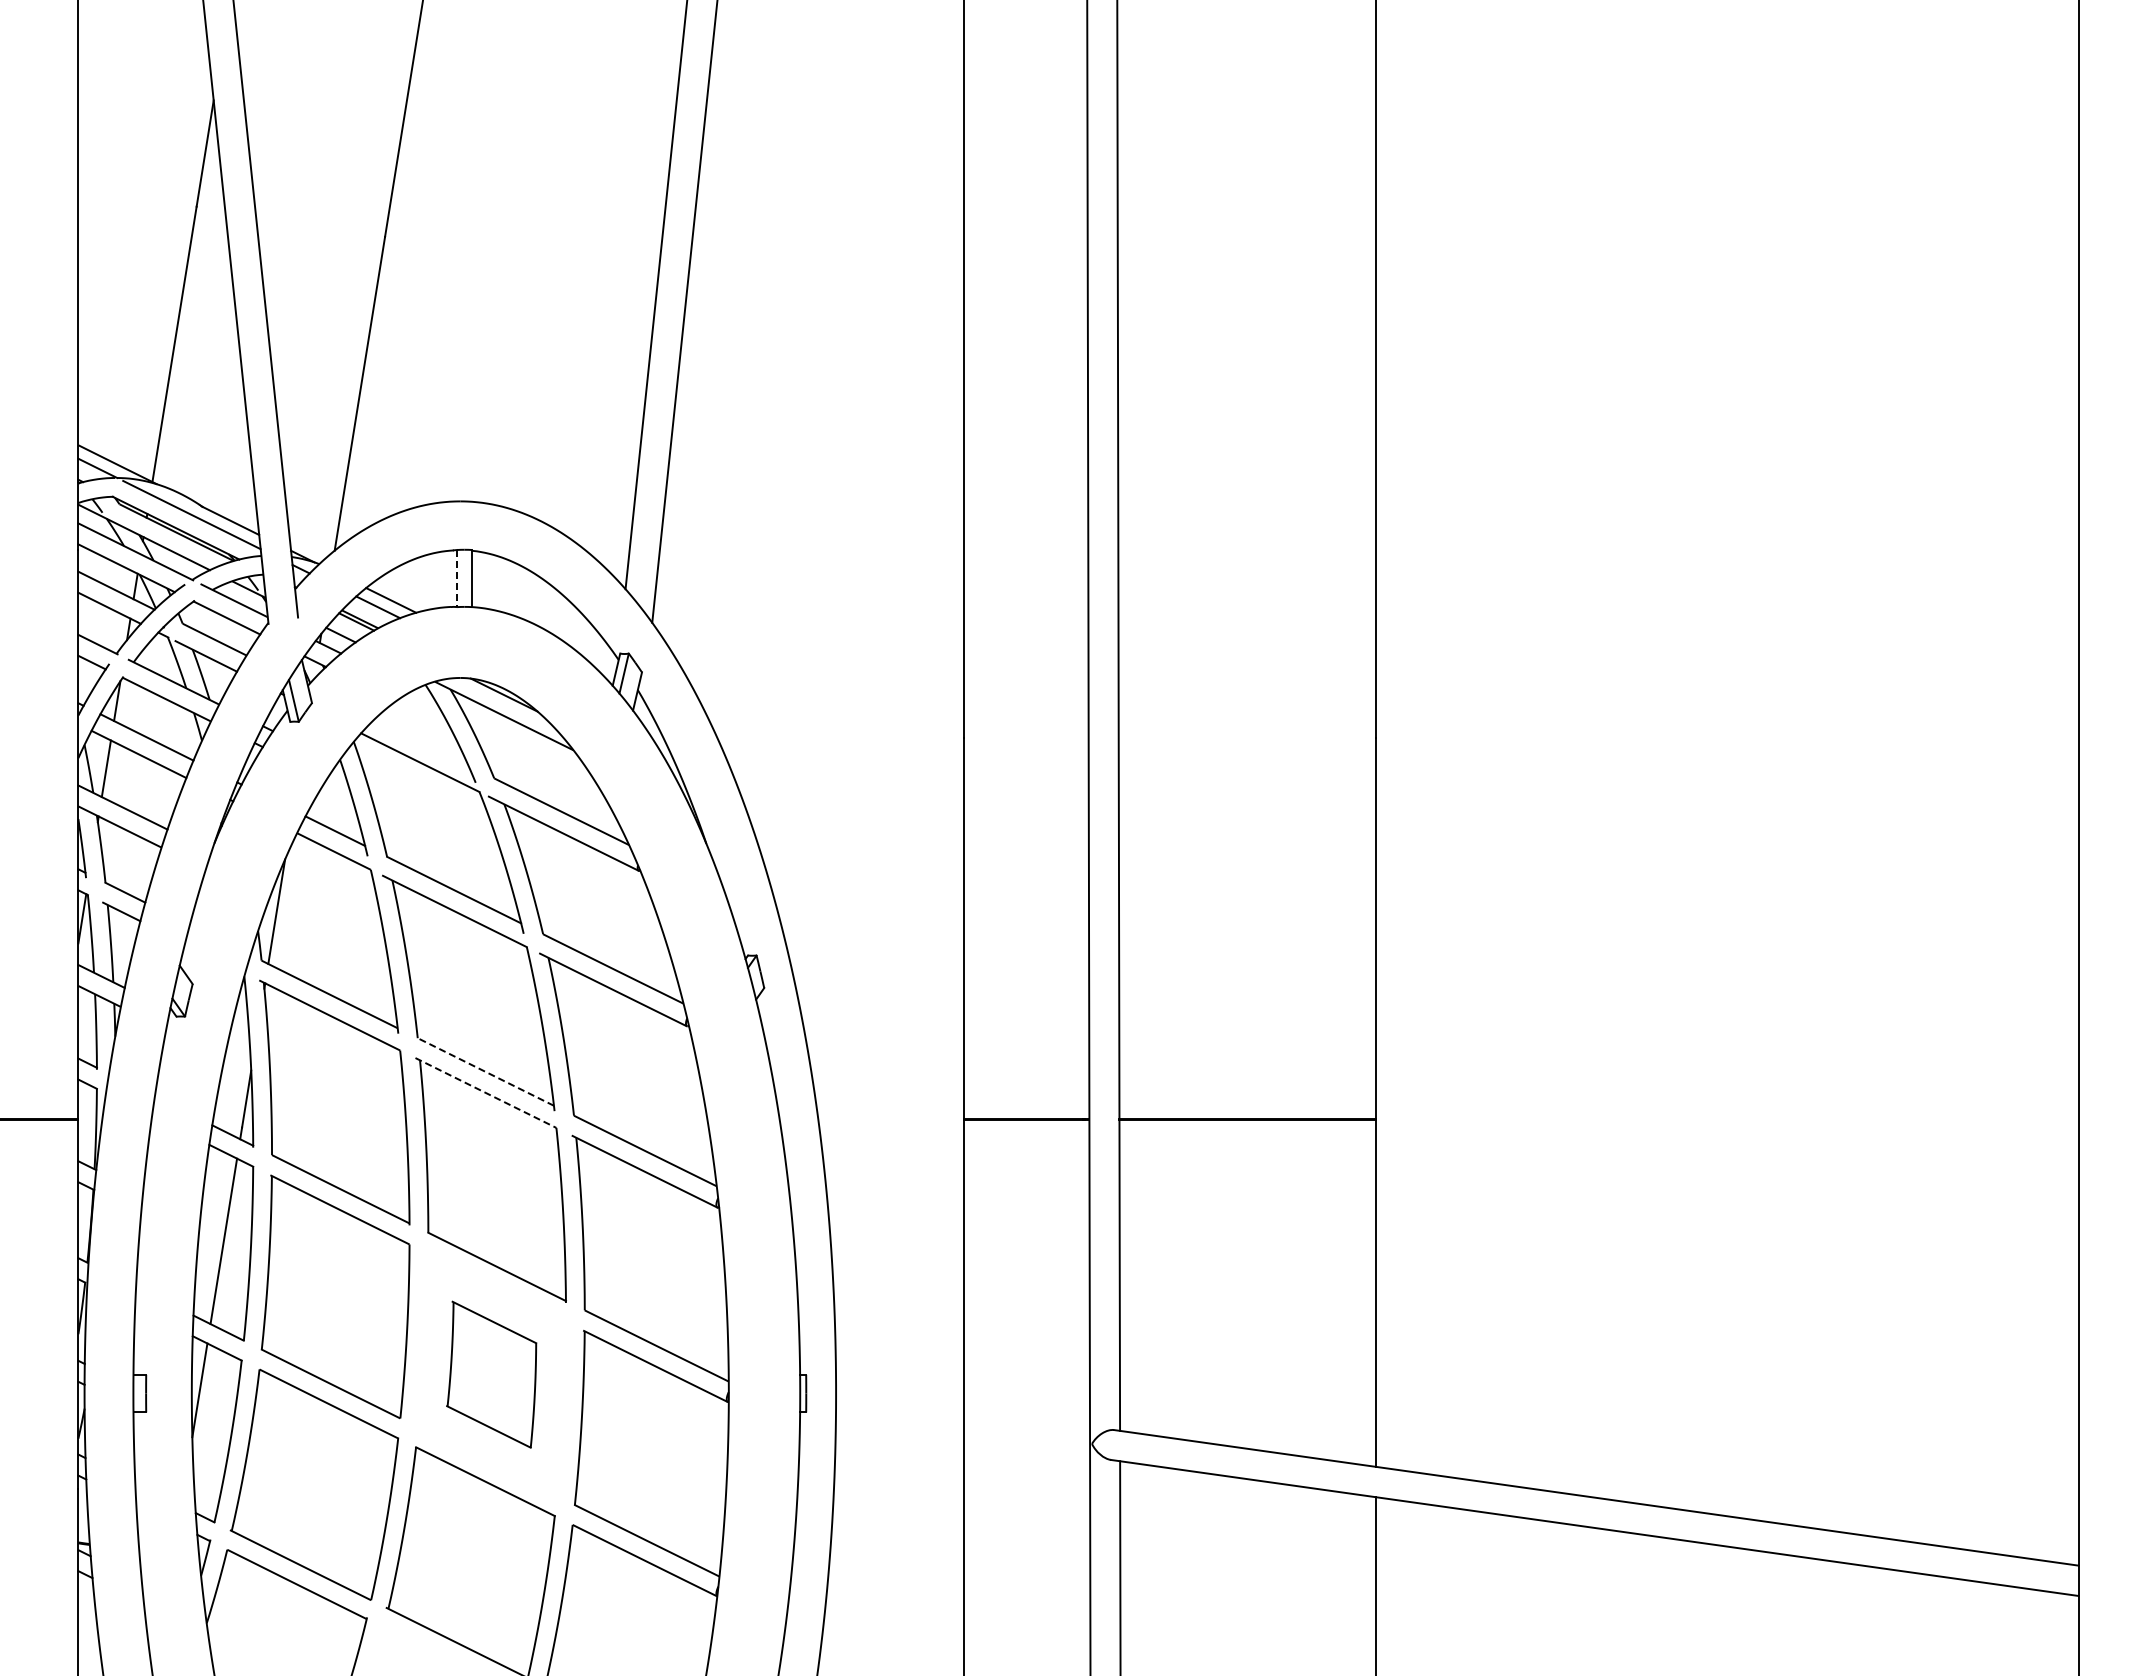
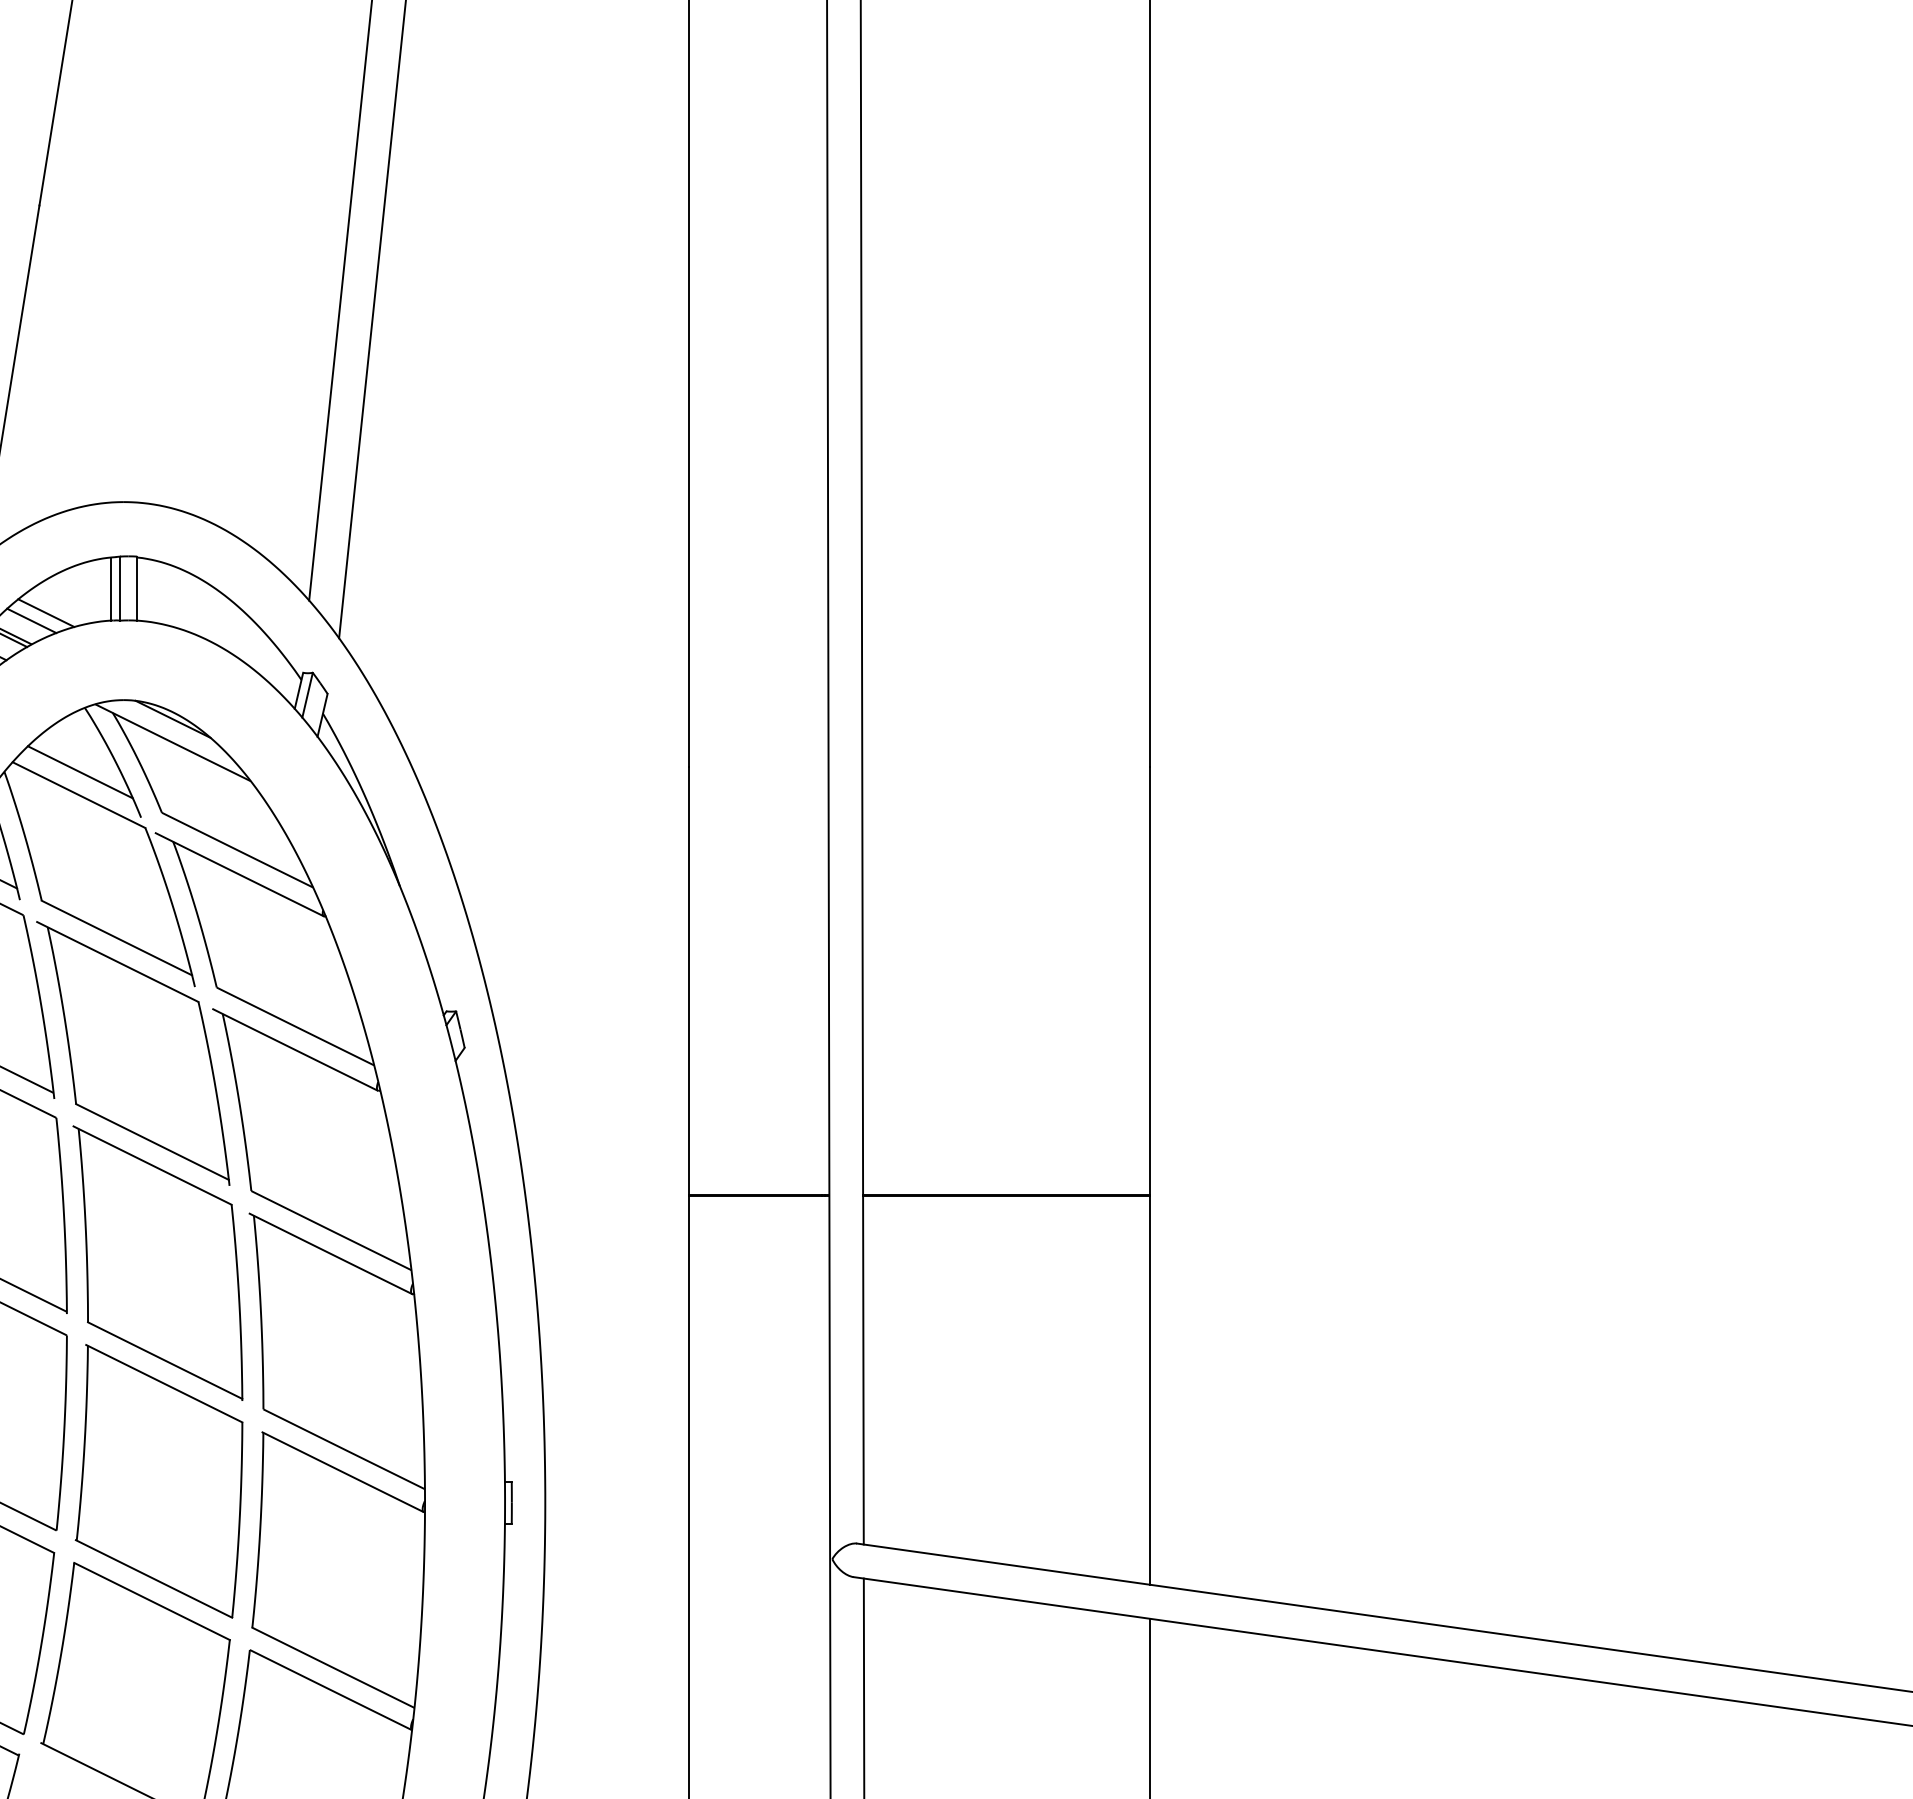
line: (448, 578) -> (110, 588), added
line: (457, 578) -> (120, 588), dashed -> solid
line: (421, 742) -> (80, 772), added
line: (485, 1071) -> (152, 1141), dashed -> solid
line: (485, 1092) -> (152, 1165), dashed -> solid
part: (491, 1374) -> (158, 1481), size x1.67

